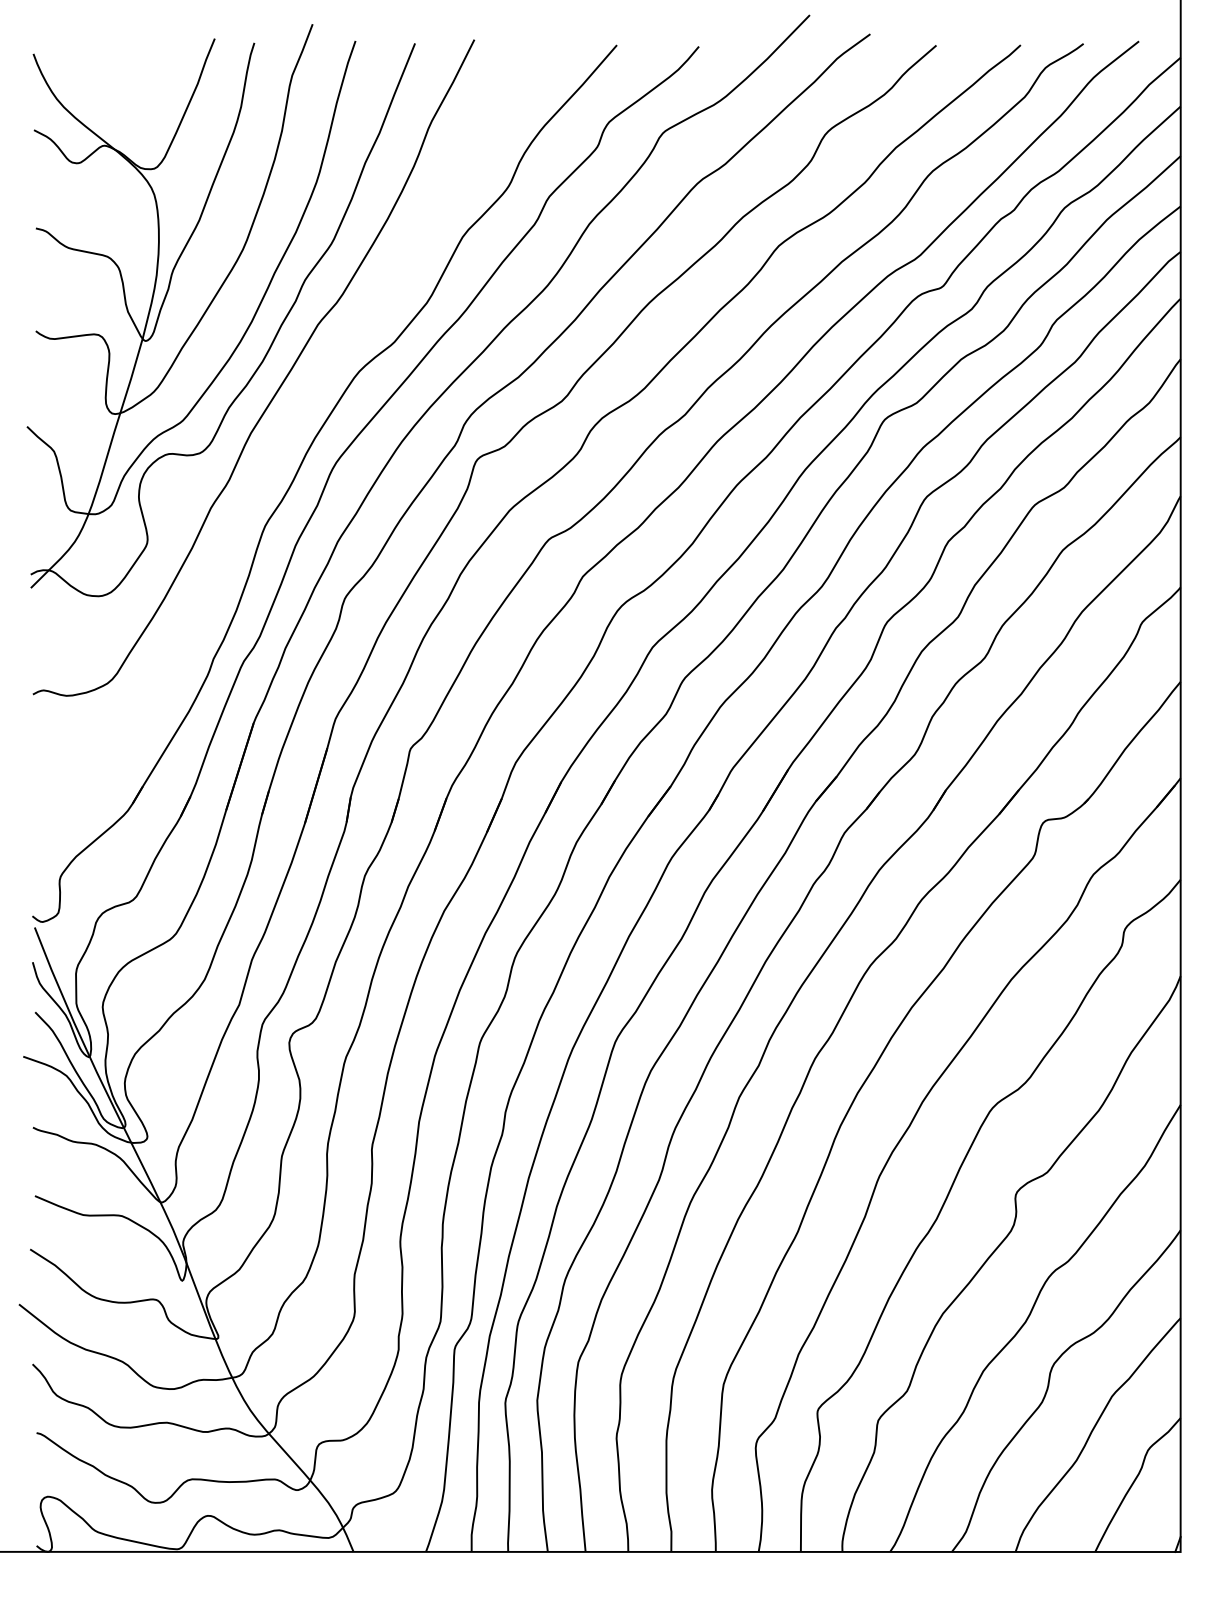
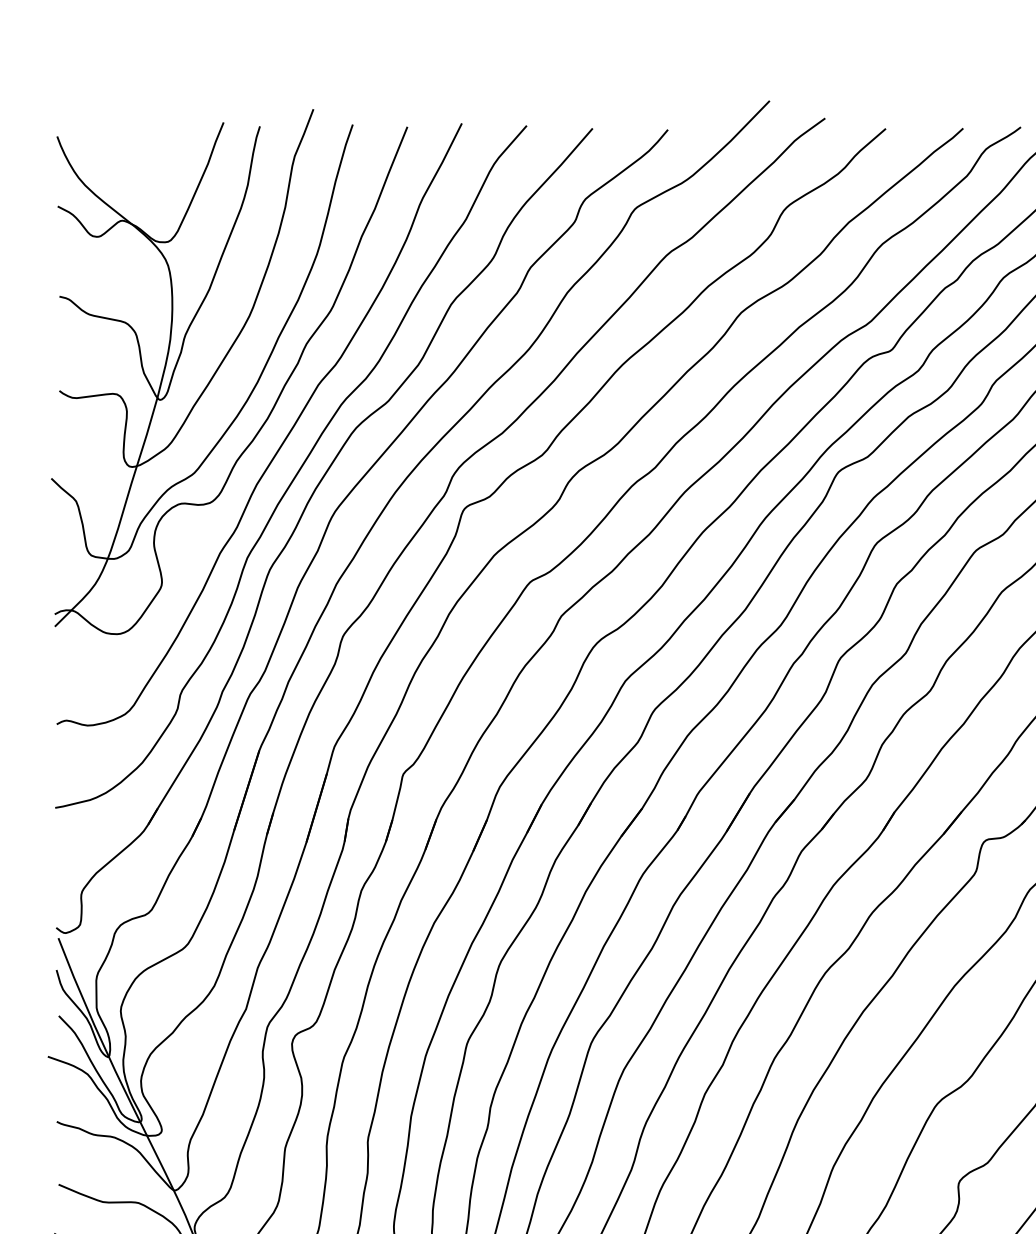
curve: (295, 418) -> (297, 471), added

